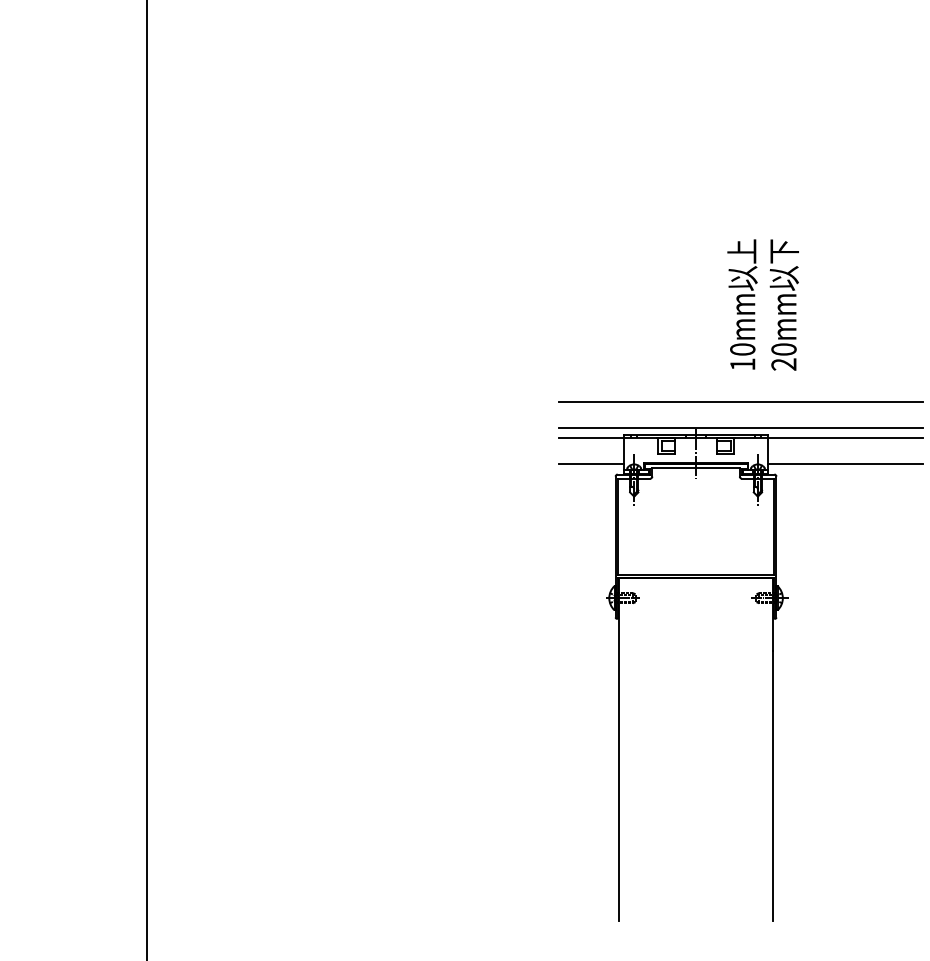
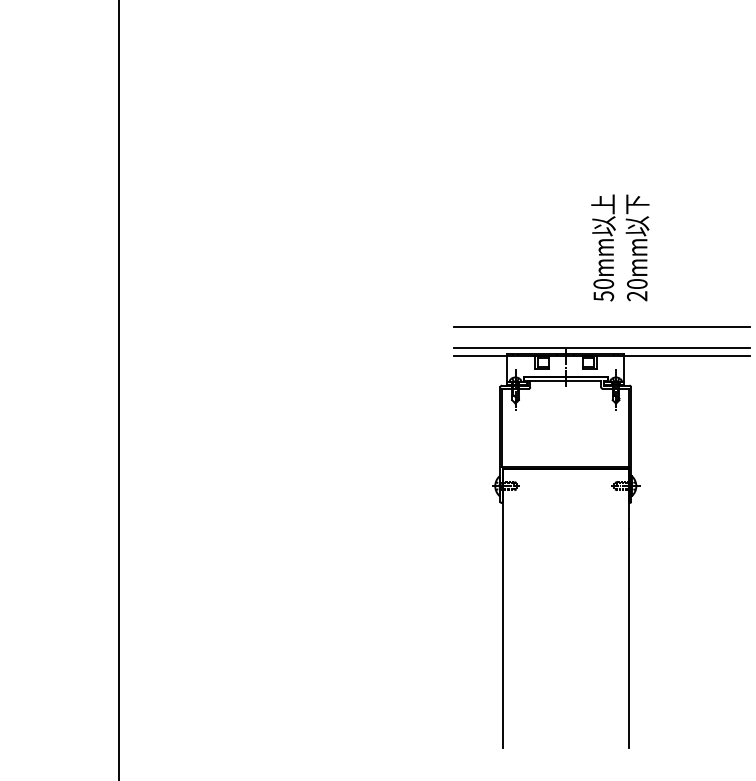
text: (742, 364) -> (603, 296), 10mm -> 50mm
line: (591, 464) -> (480, 377), removed
line: (845, 464) -> (687, 377), removed

